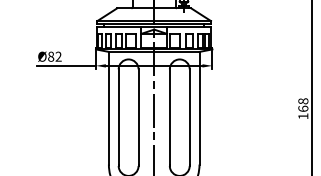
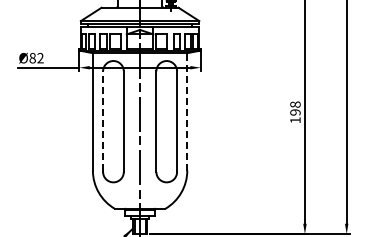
line: (199, 107) -> (187, 111), solid -> dashed
text: (303, 108) -> (295, 112), 168 -> 198
line: (119, 116) -> (103, 120), solid -> dashed

